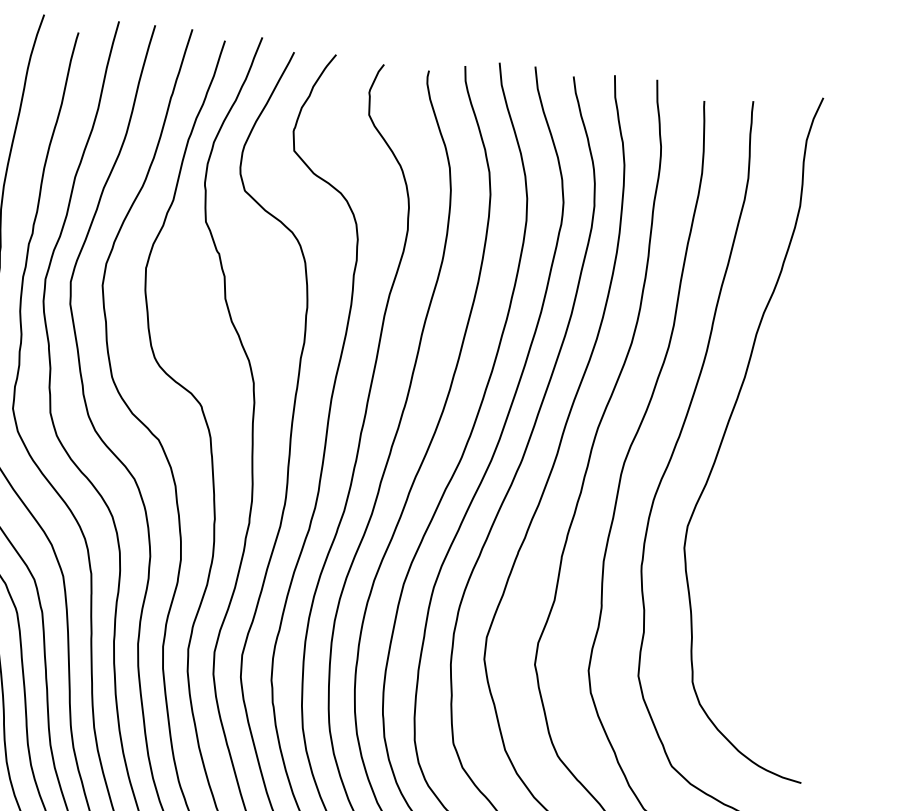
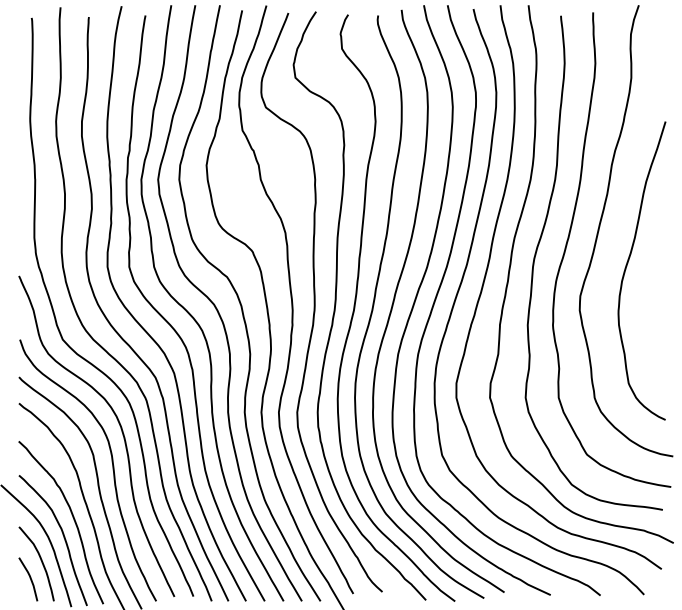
curve: (763, 489) -> (627, 266), added

